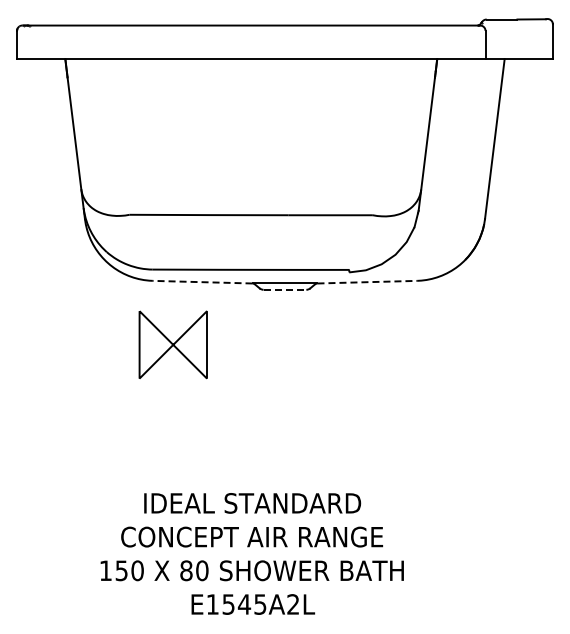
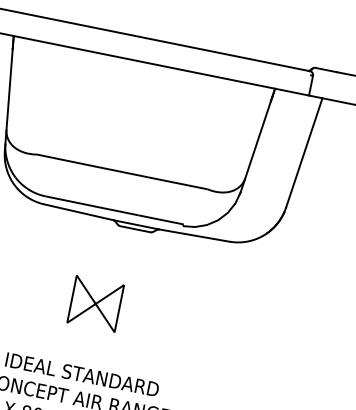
line: (202, 282) -> (78, 212), dashed -> solid
line: (367, 282) -> (194, 235), dashed -> solid
line: (285, 289) -> (135, 229), dashed -> solid
part: (172, 344) -> (95, 303), moved

